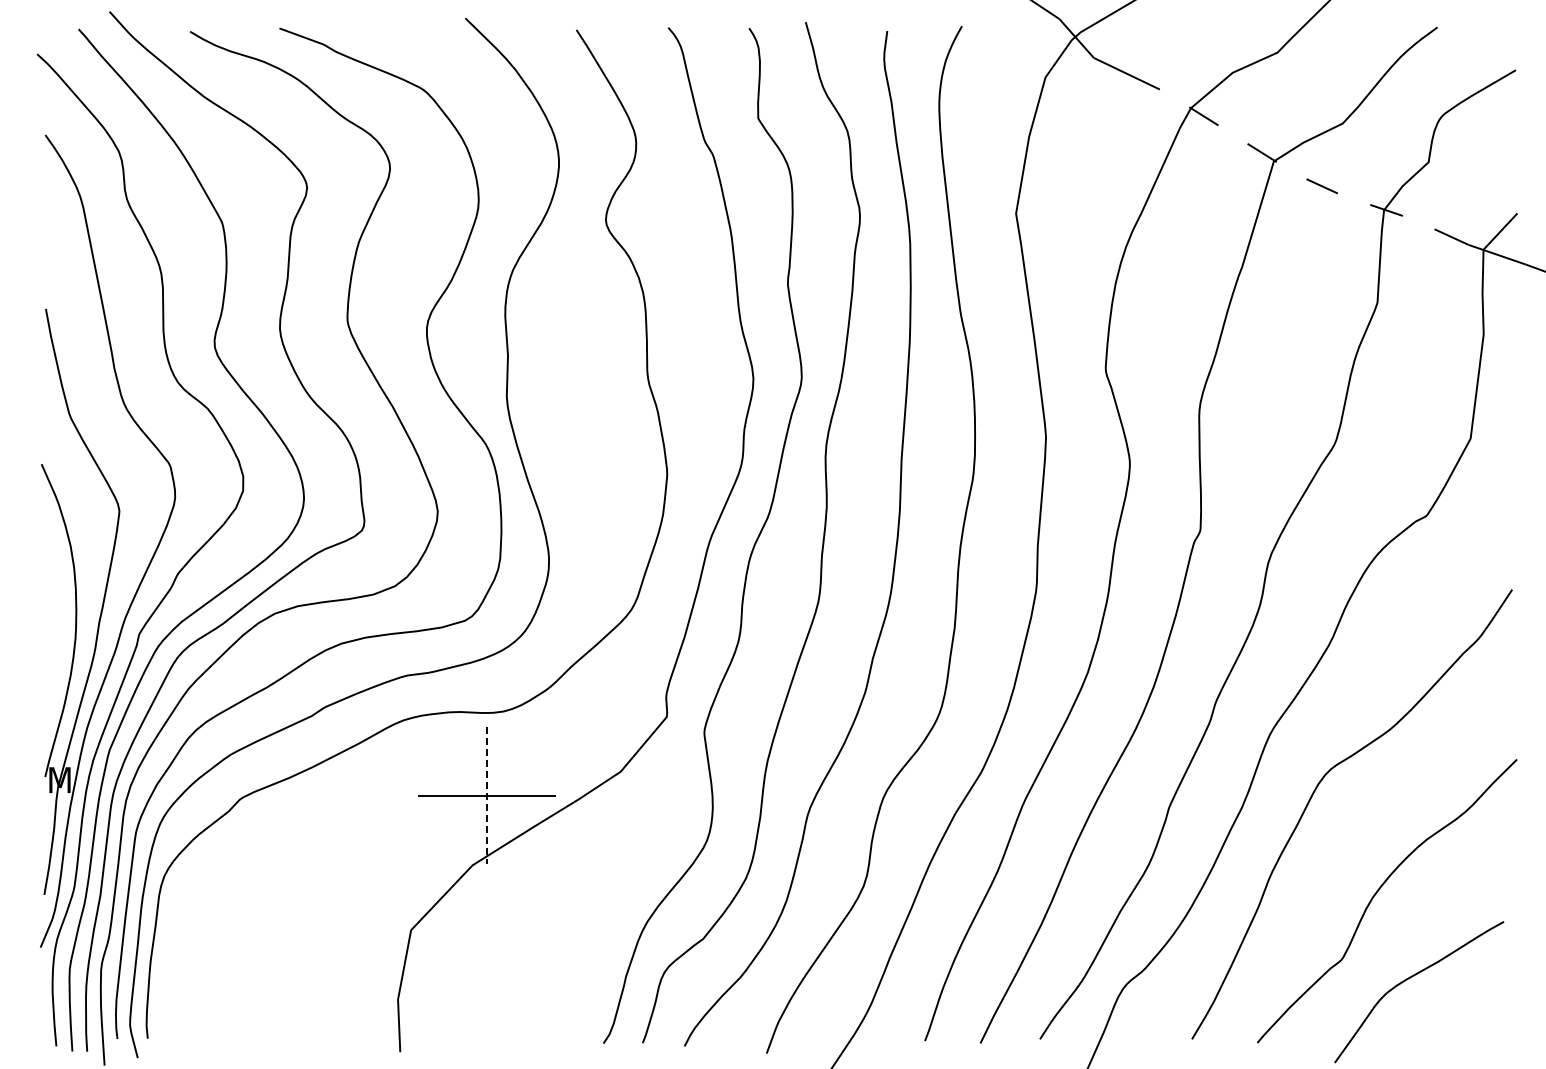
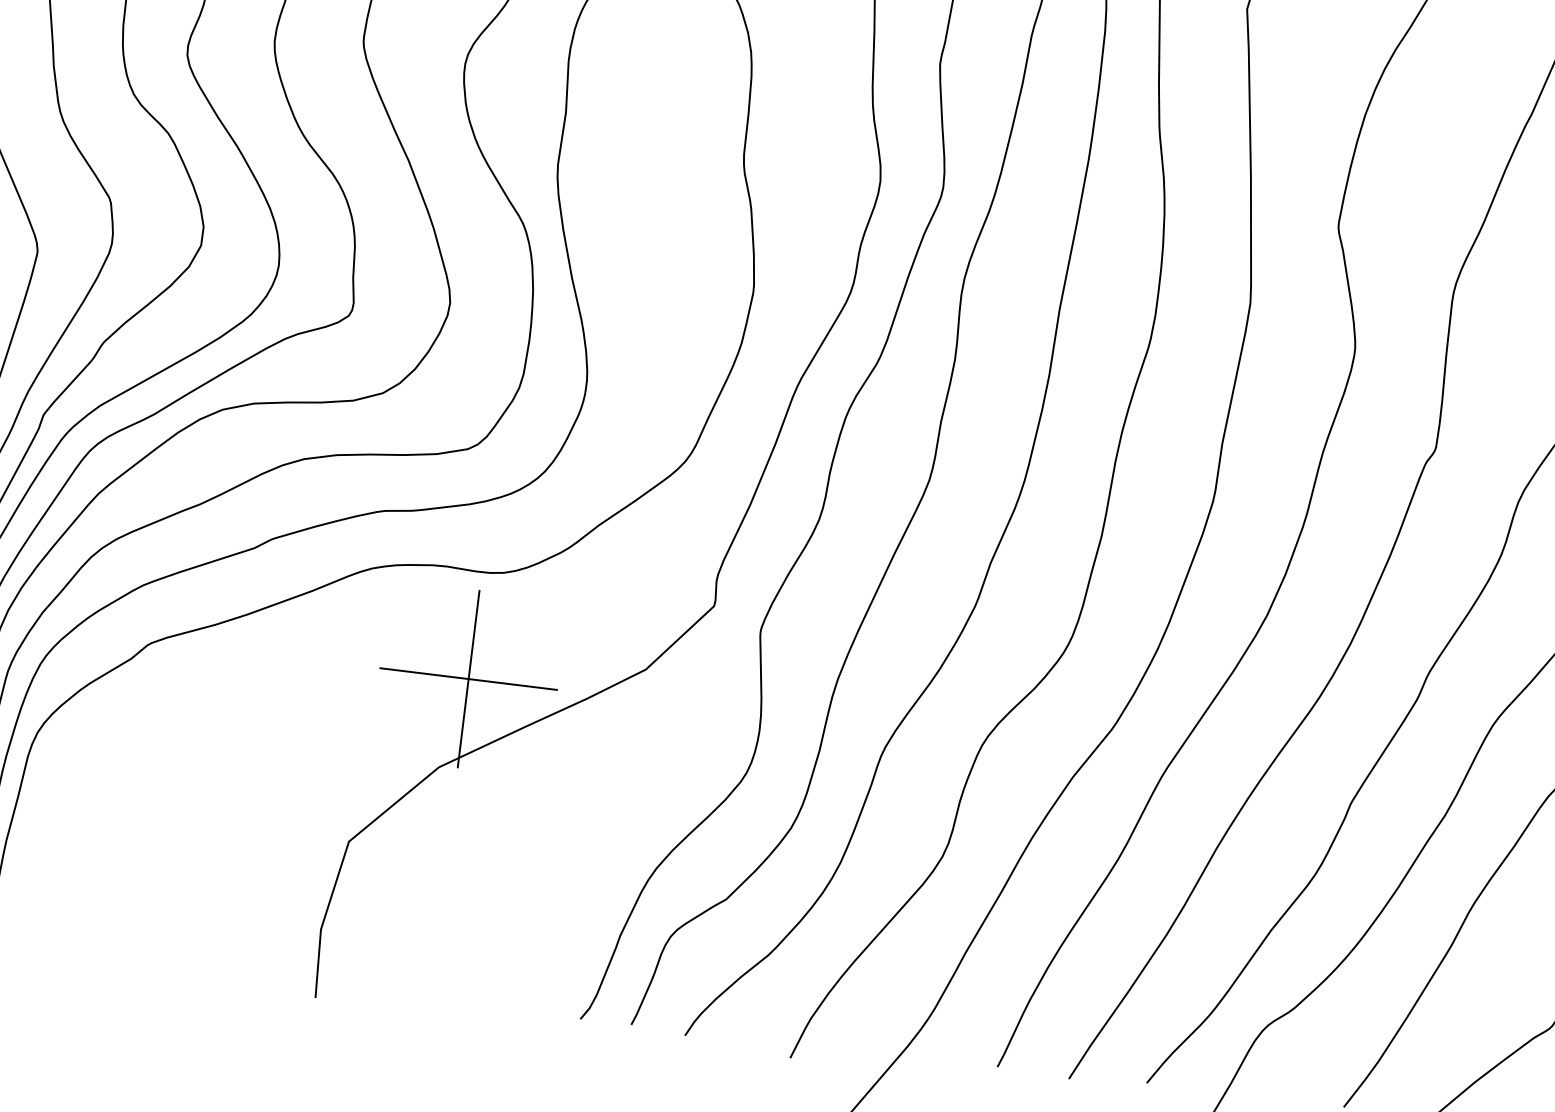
line: (486, 795) -> (468, 679), dashed -> solid

